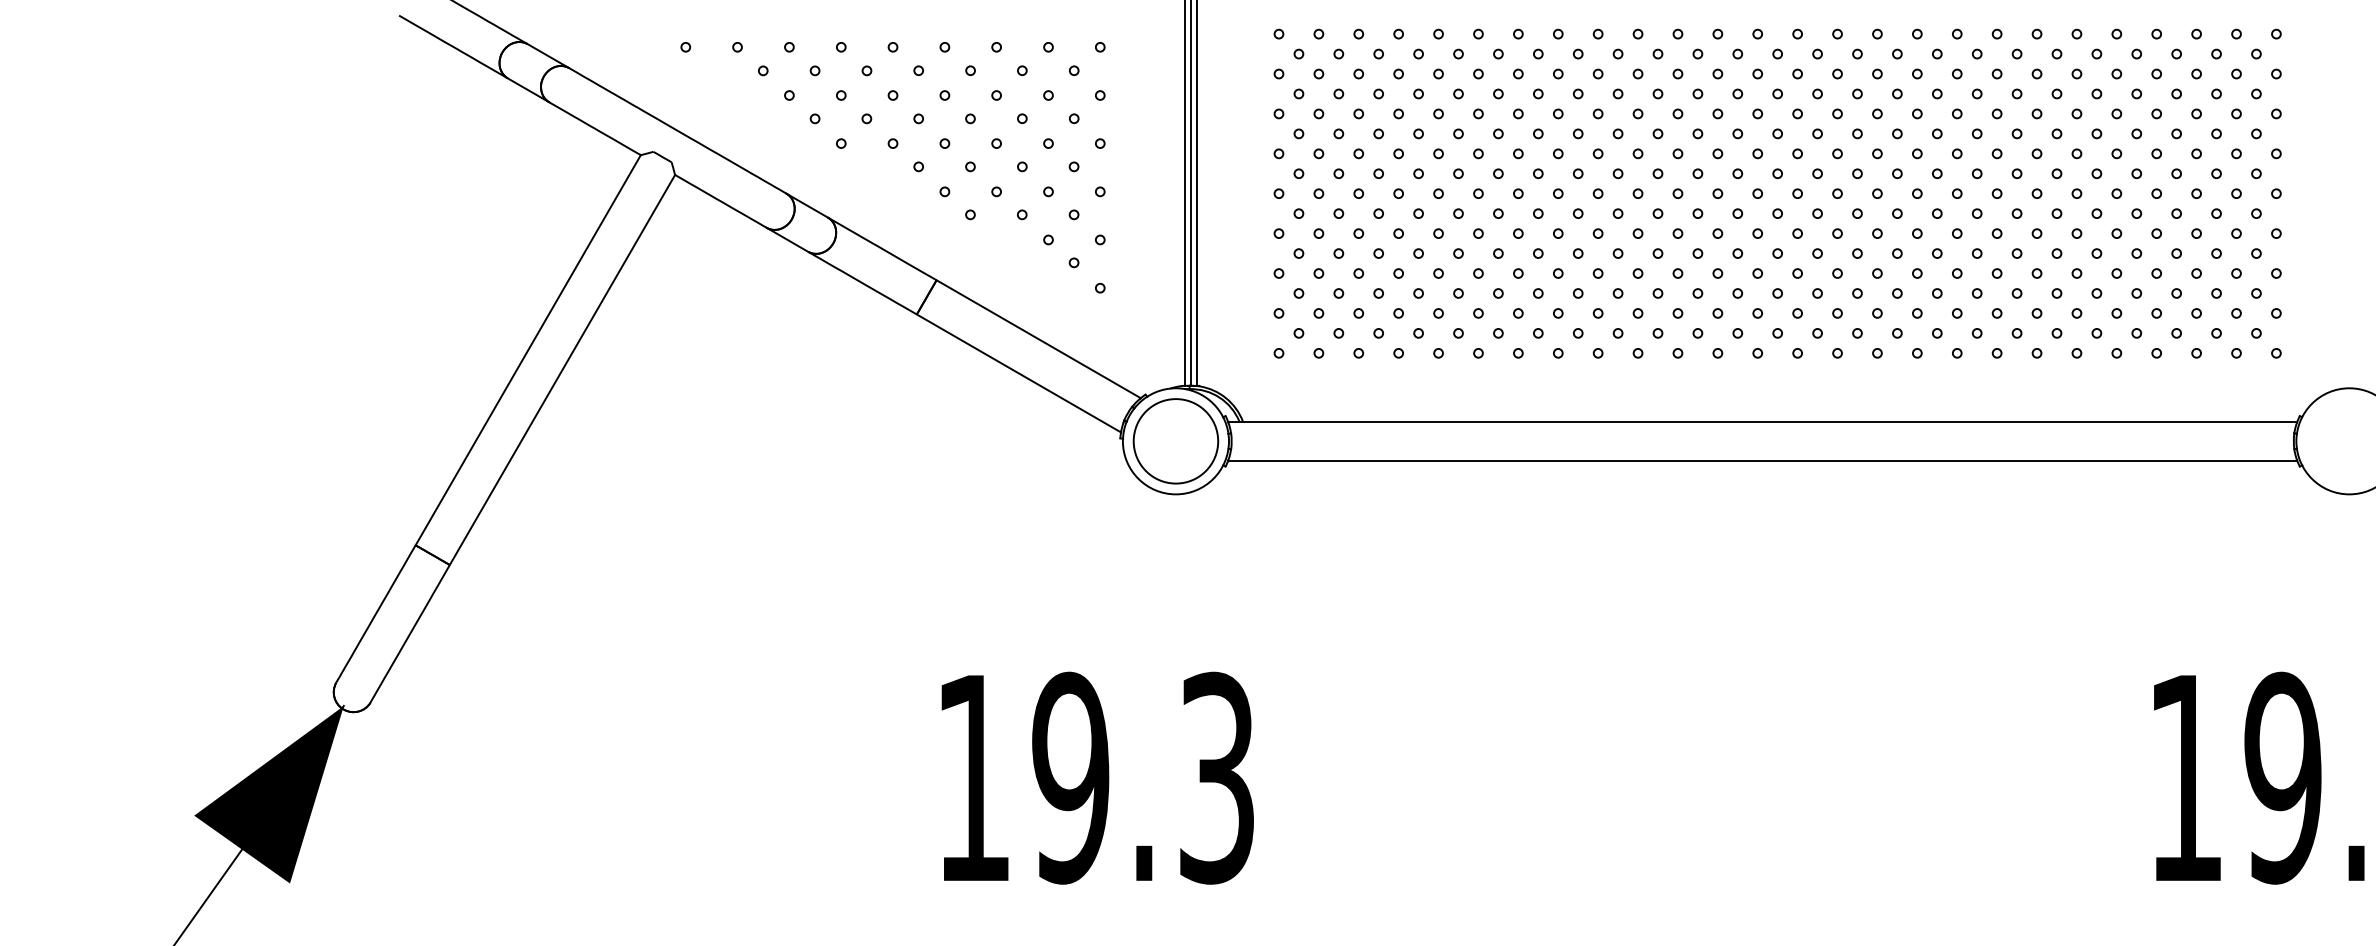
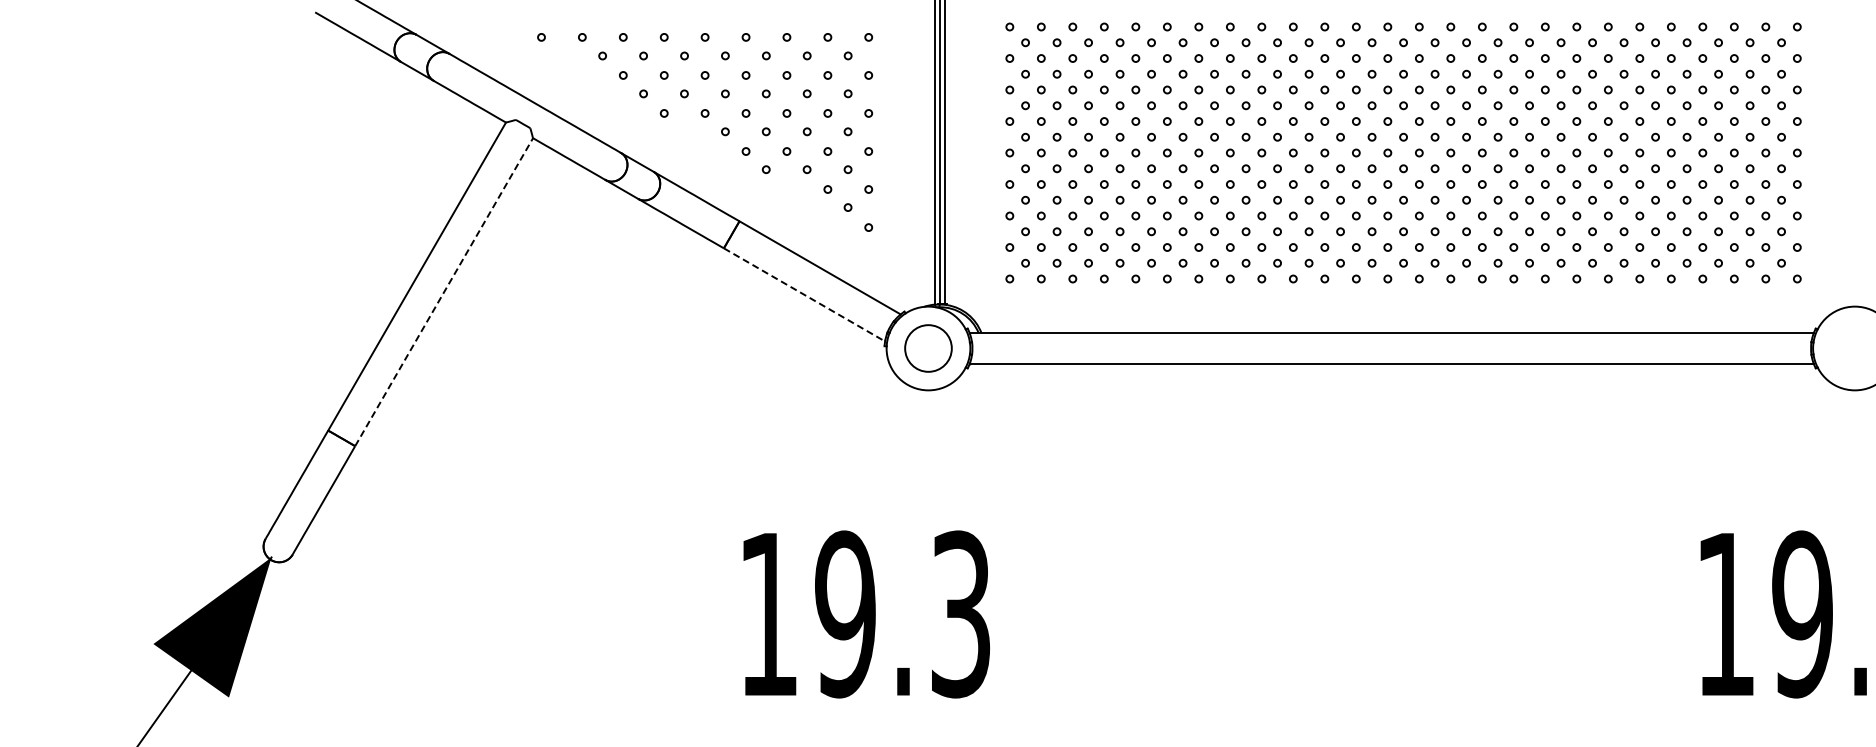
line: (562, 370) -> (444, 292), solid -> dashed
line: (1018, 374) -> (804, 295), solid -> dashed
circle: (1175, 441) -> (928, 348), size x0.7

